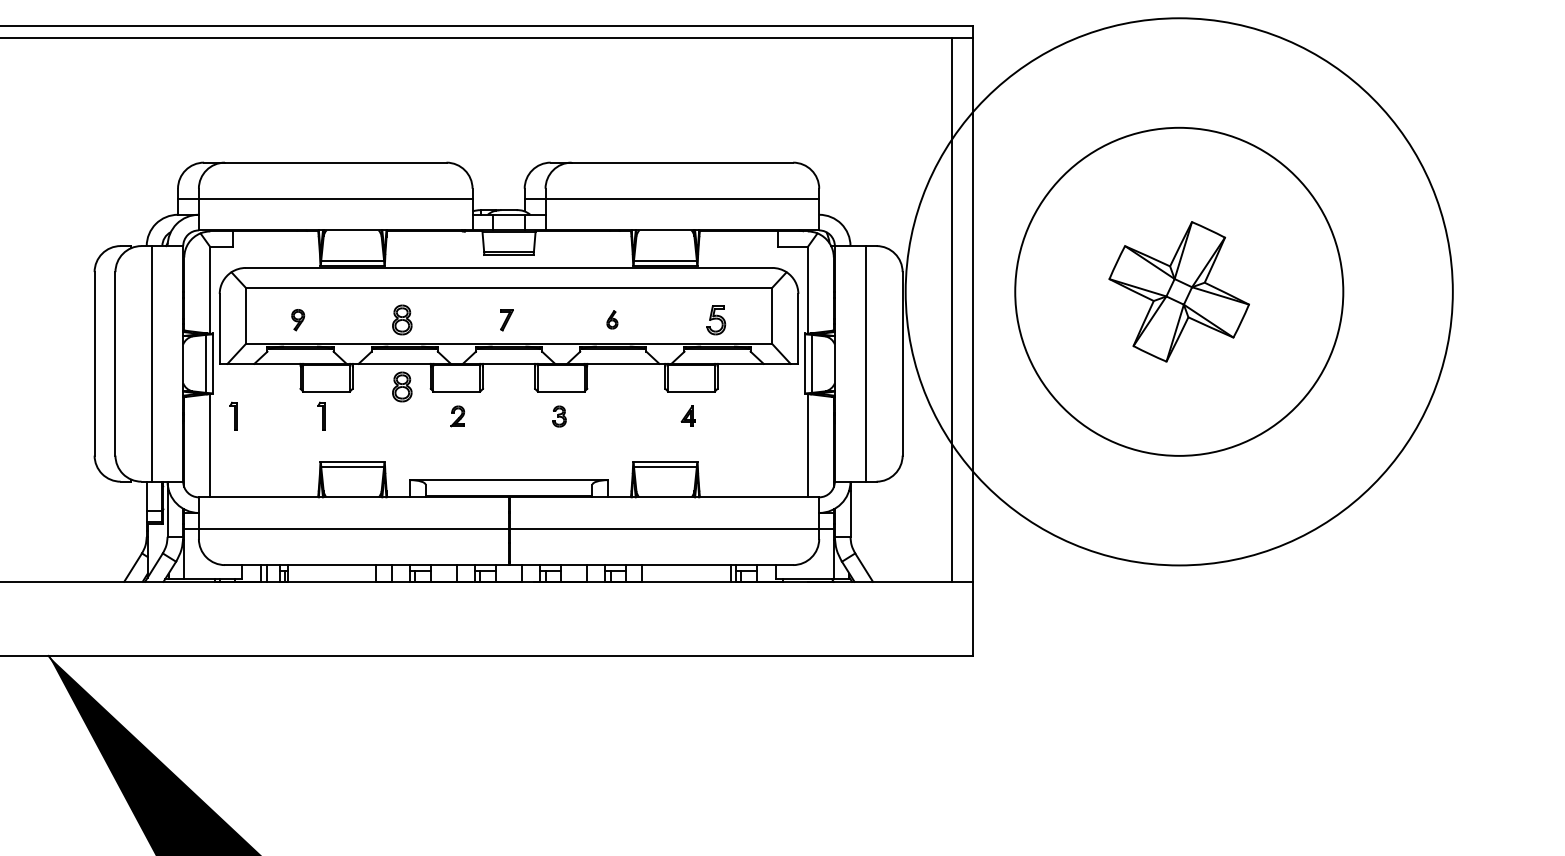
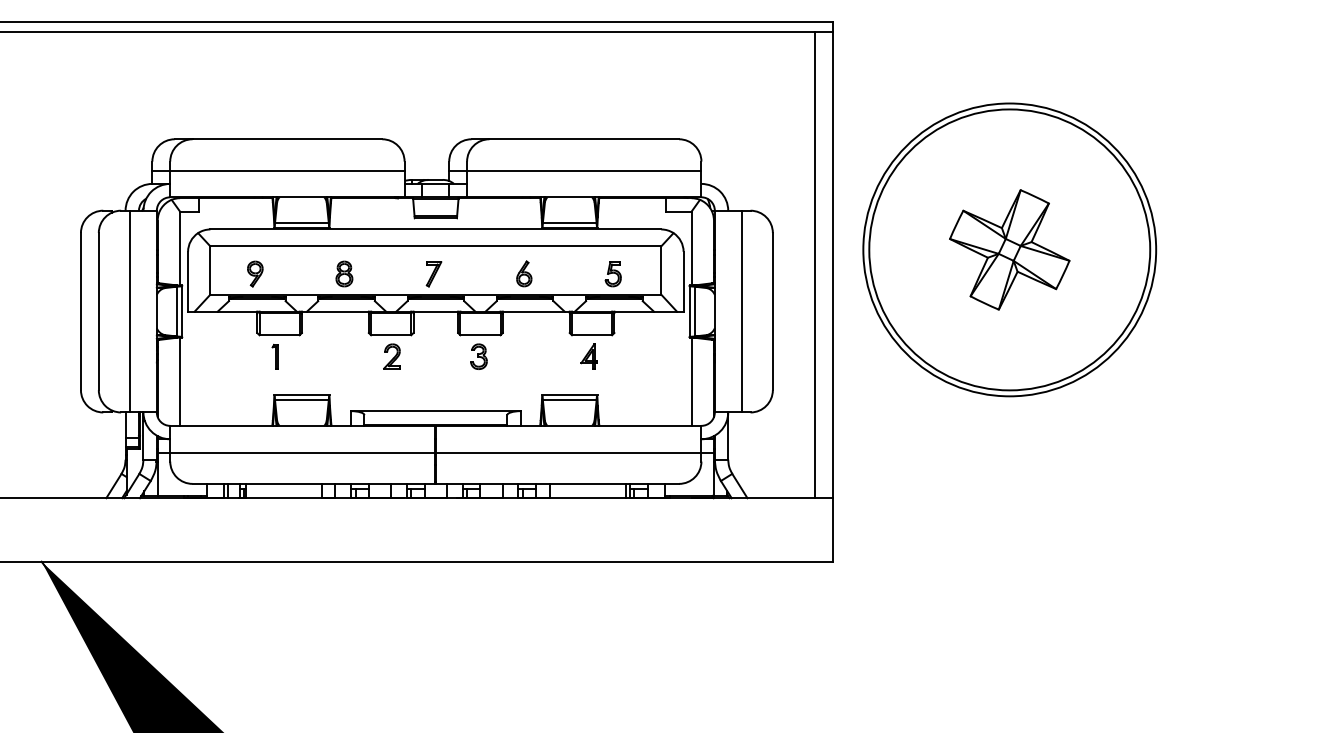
circle: (1179, 291) -> (1009, 249), size x0.62
part: (297, 319) -> (254, 273), size x1.43
part: (612, 319) -> (524, 273), size x1.67
part: (506, 320) -> (433, 274), size x1.43
part: (402, 386) -> (344, 330), removed
part: (233, 415) -> (199, 355), removed
part: (688, 415) -> (589, 355), size x1.43
part: (457, 416) -> (391, 356), size x1.43
part: (559, 416) -> (479, 356), size x1.43

